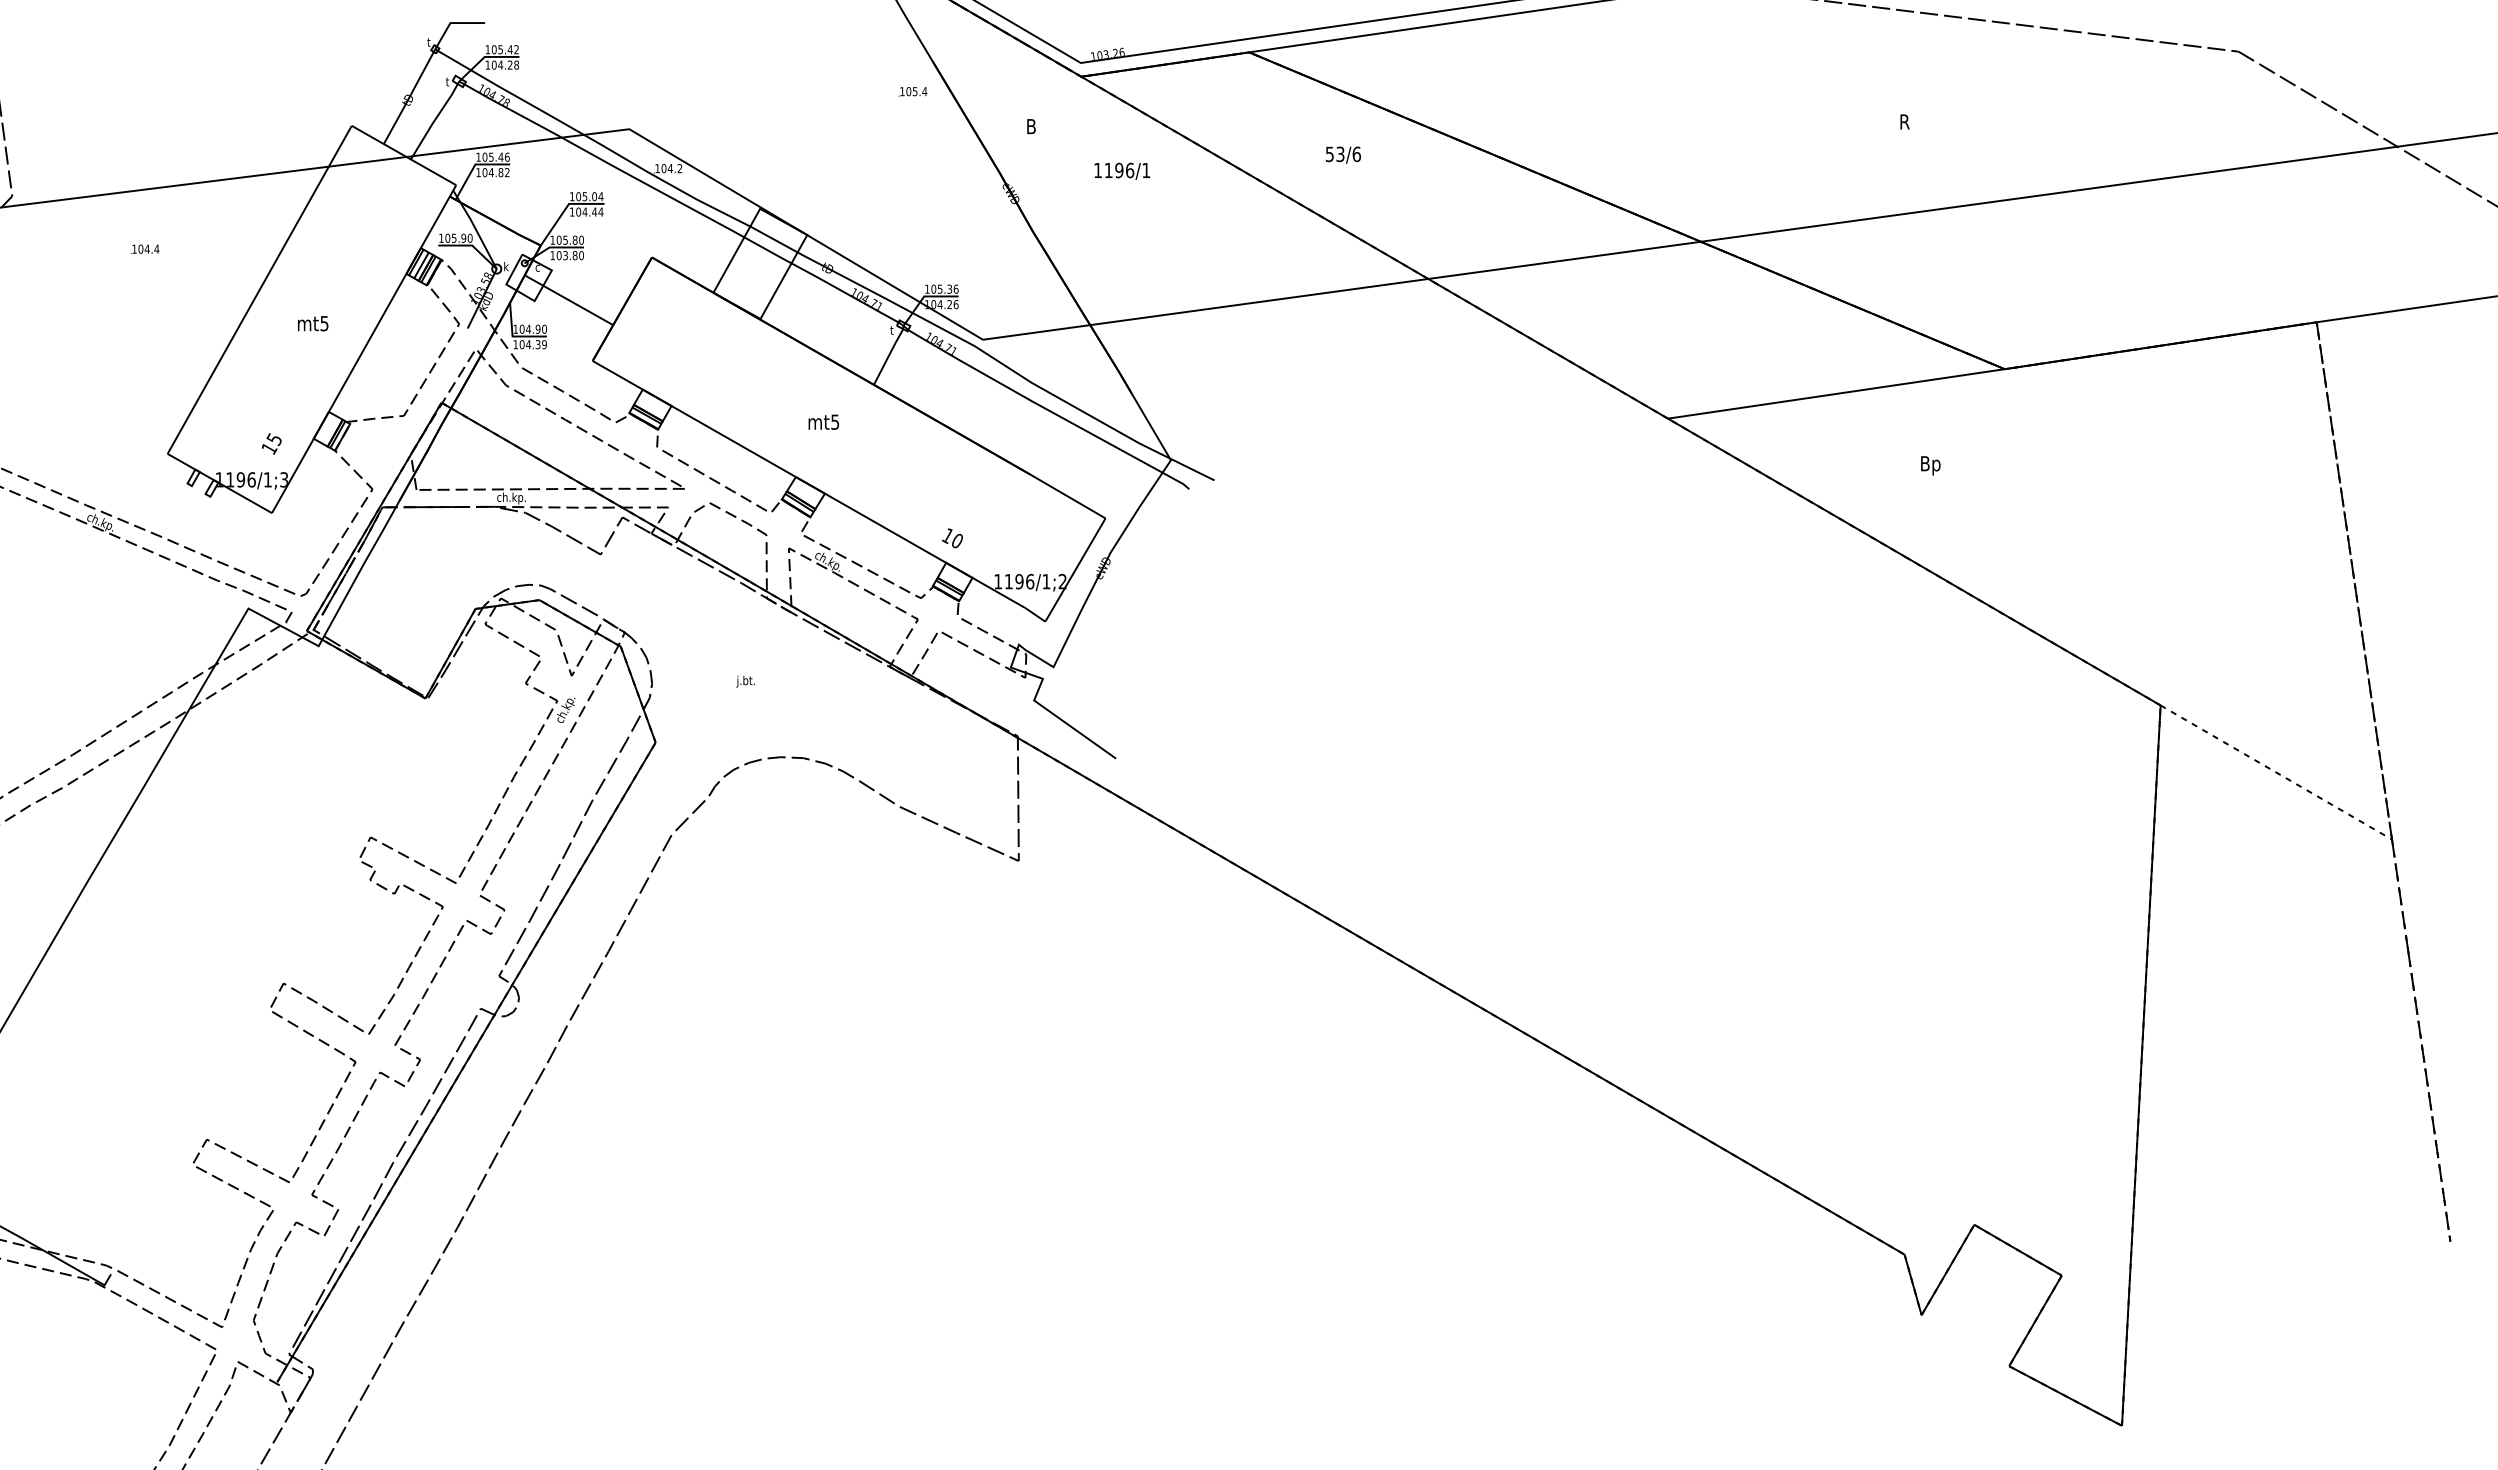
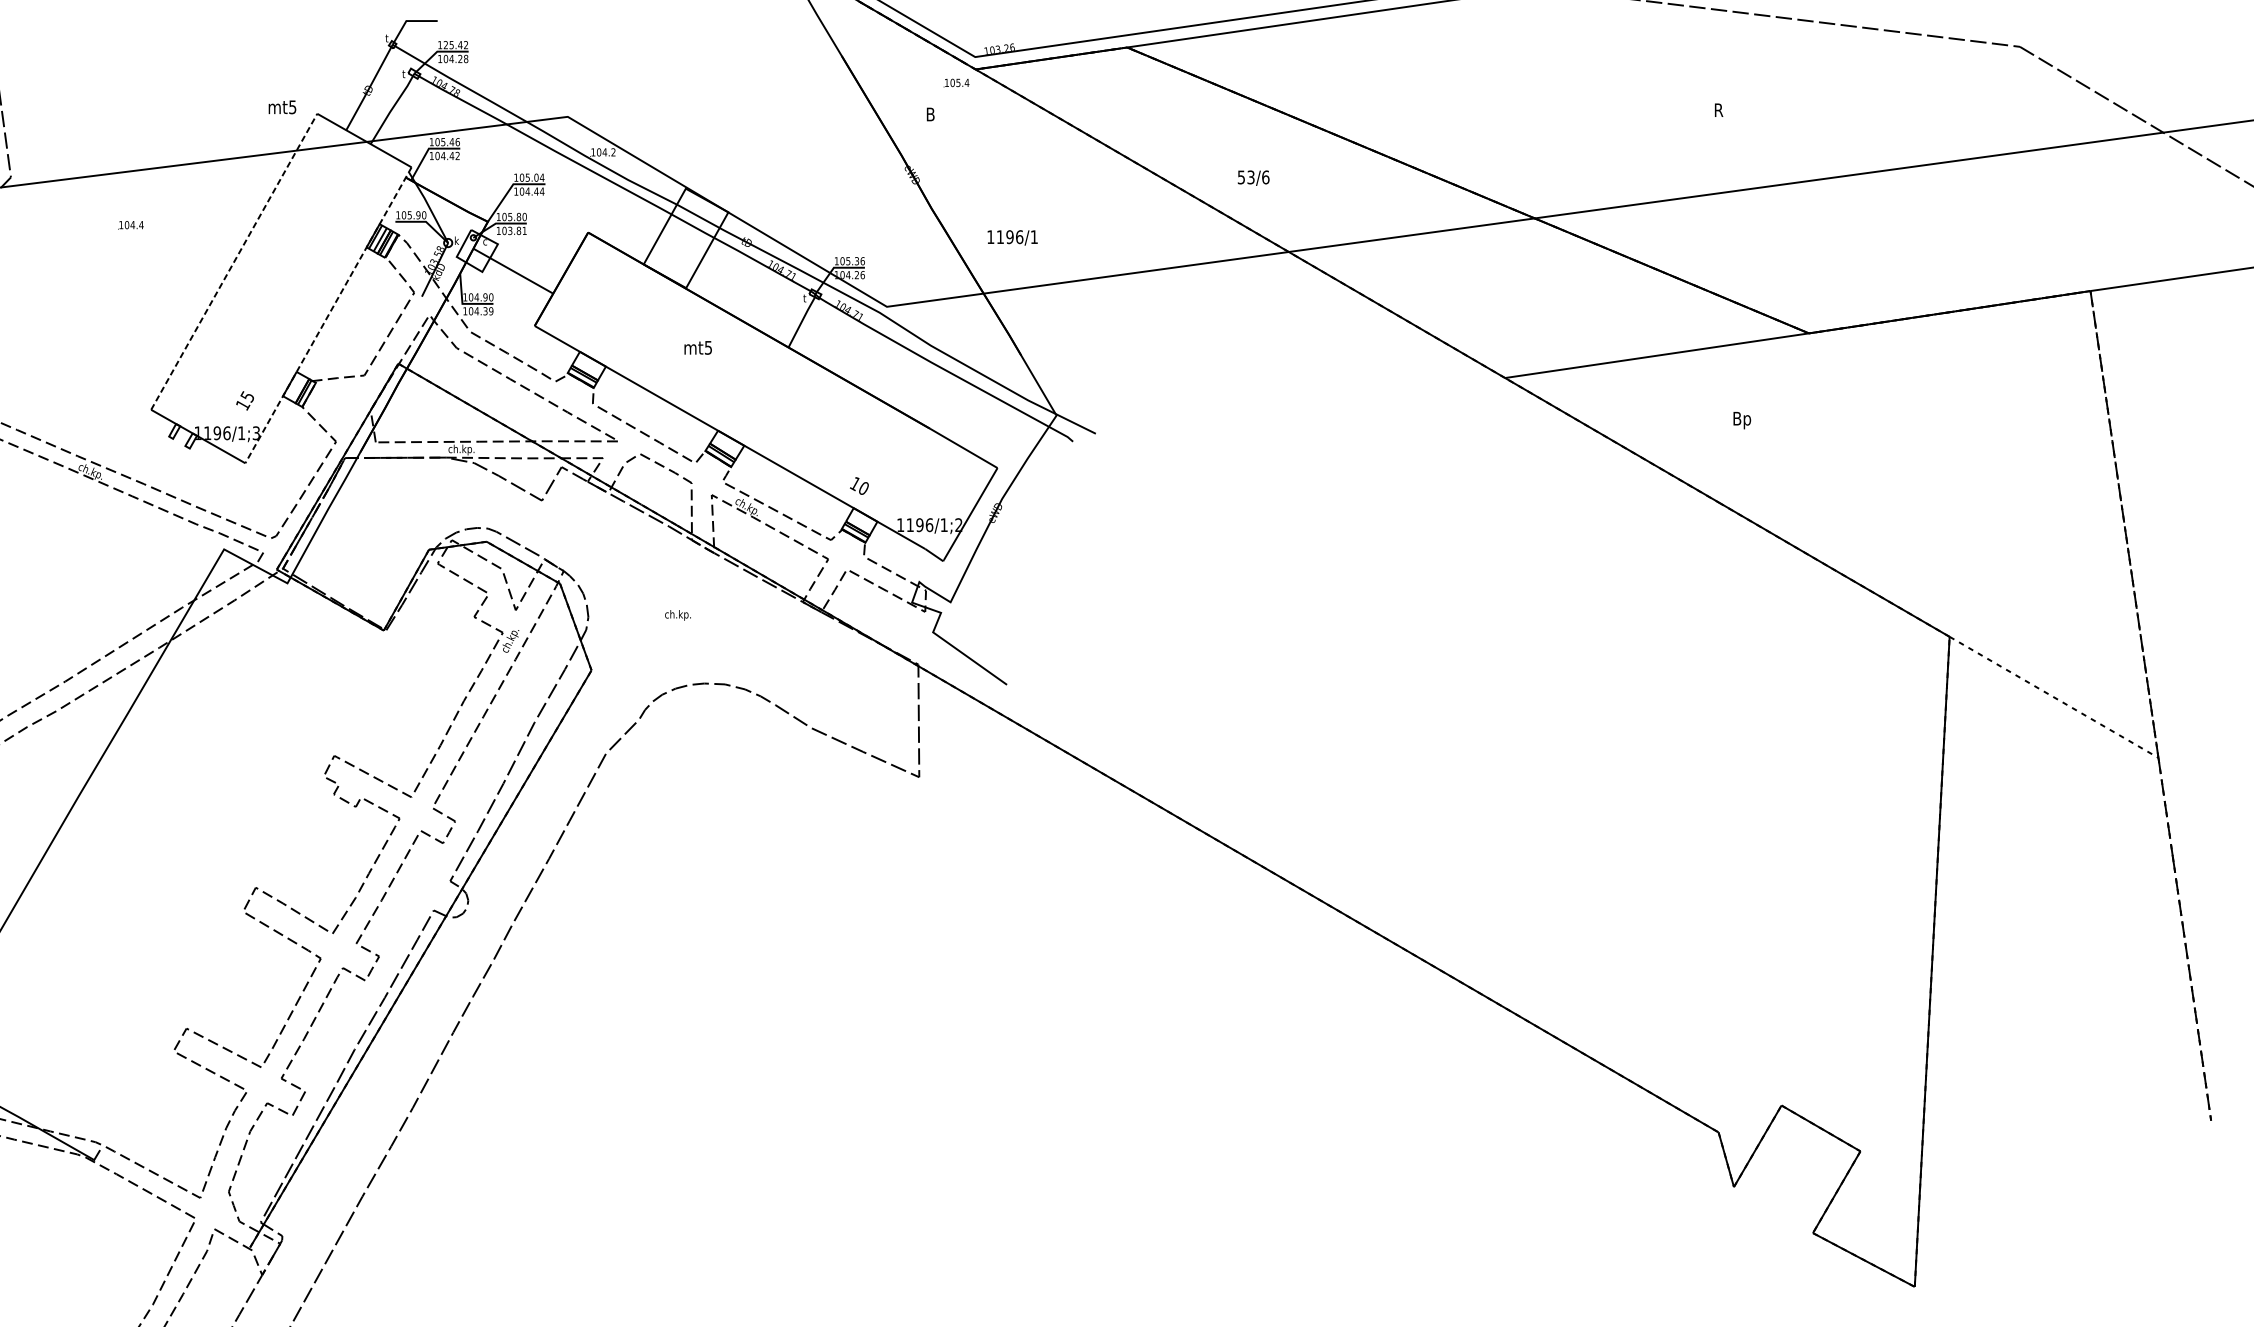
text: (493, 49) -> (445, 44), 105.42 -> 125.42
text: (912, 91) -> (955, 82), moved
text: (1342, 154) -> (1252, 177), moved
text: (1122, 170) -> (1012, 237), moved
text: (500, 172) -> (451, 155), 104.82 -> 104.42
text: (581, 255) -> (524, 230), 103.80 -> 103.81
line: (259, 289) -> (234, 261), solid -> dashed
text: (313, 323) -> (282, 107), moved
line: (363, 349) -> (327, 315), solid -> dashed
text: (823, 421) -> (697, 347), moved
text: (750, 681) -> (677, 615), j.bt. -> ch.kp.

